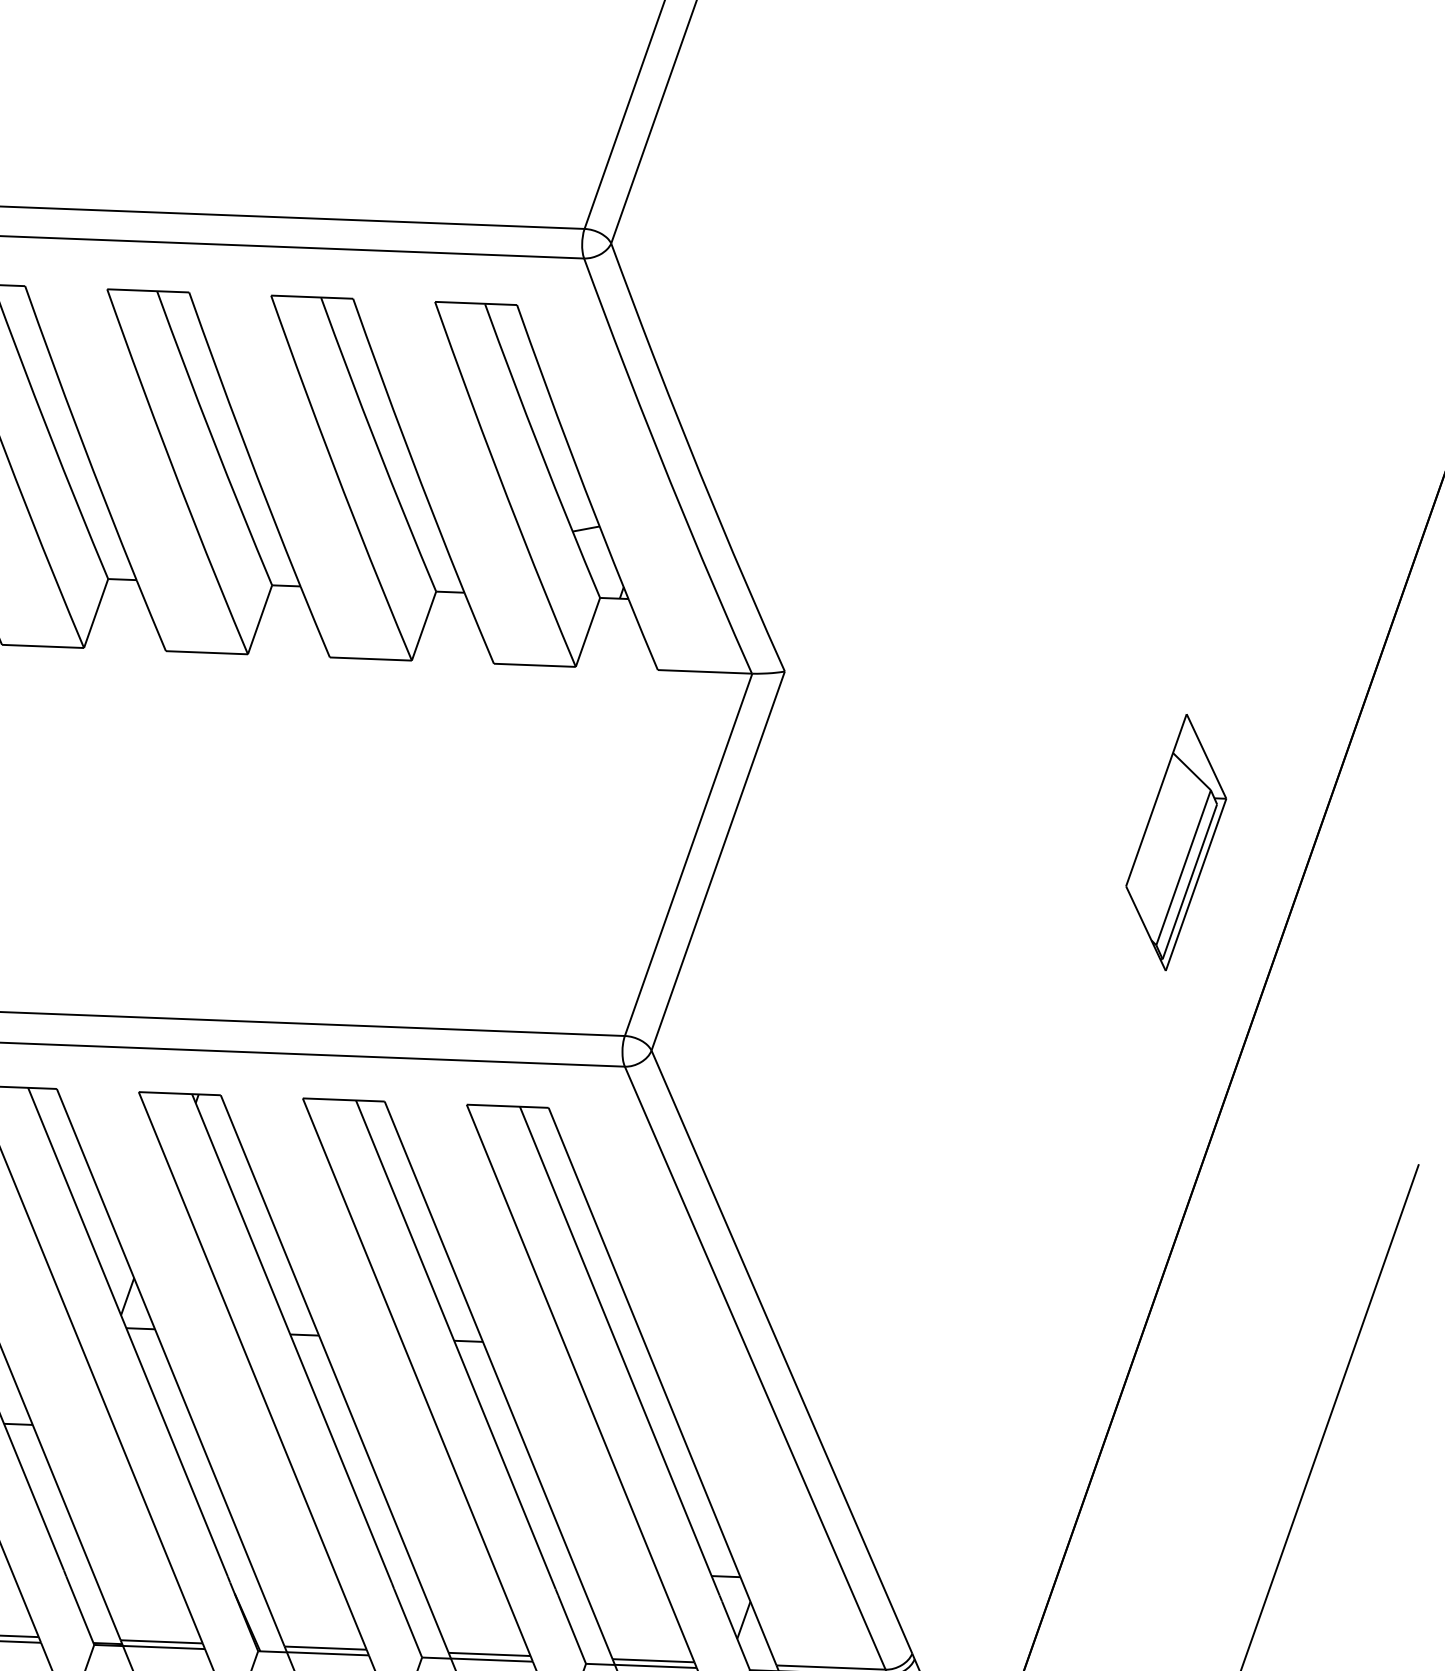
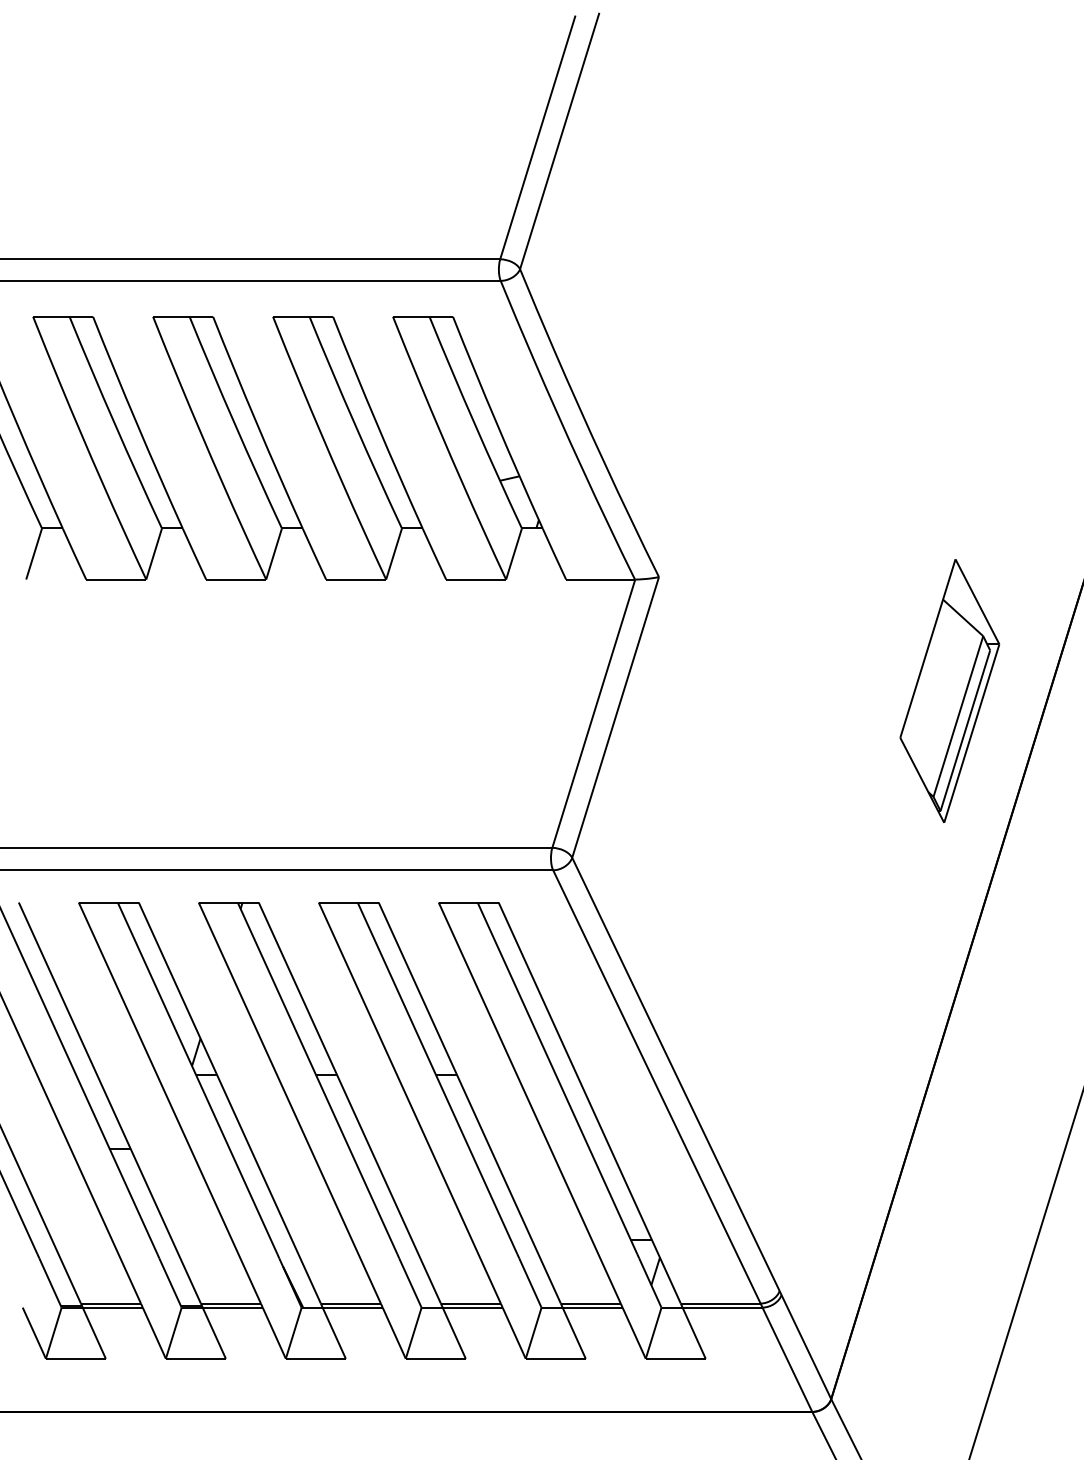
part: (1175, 841) -> (949, 690), size x1.4

